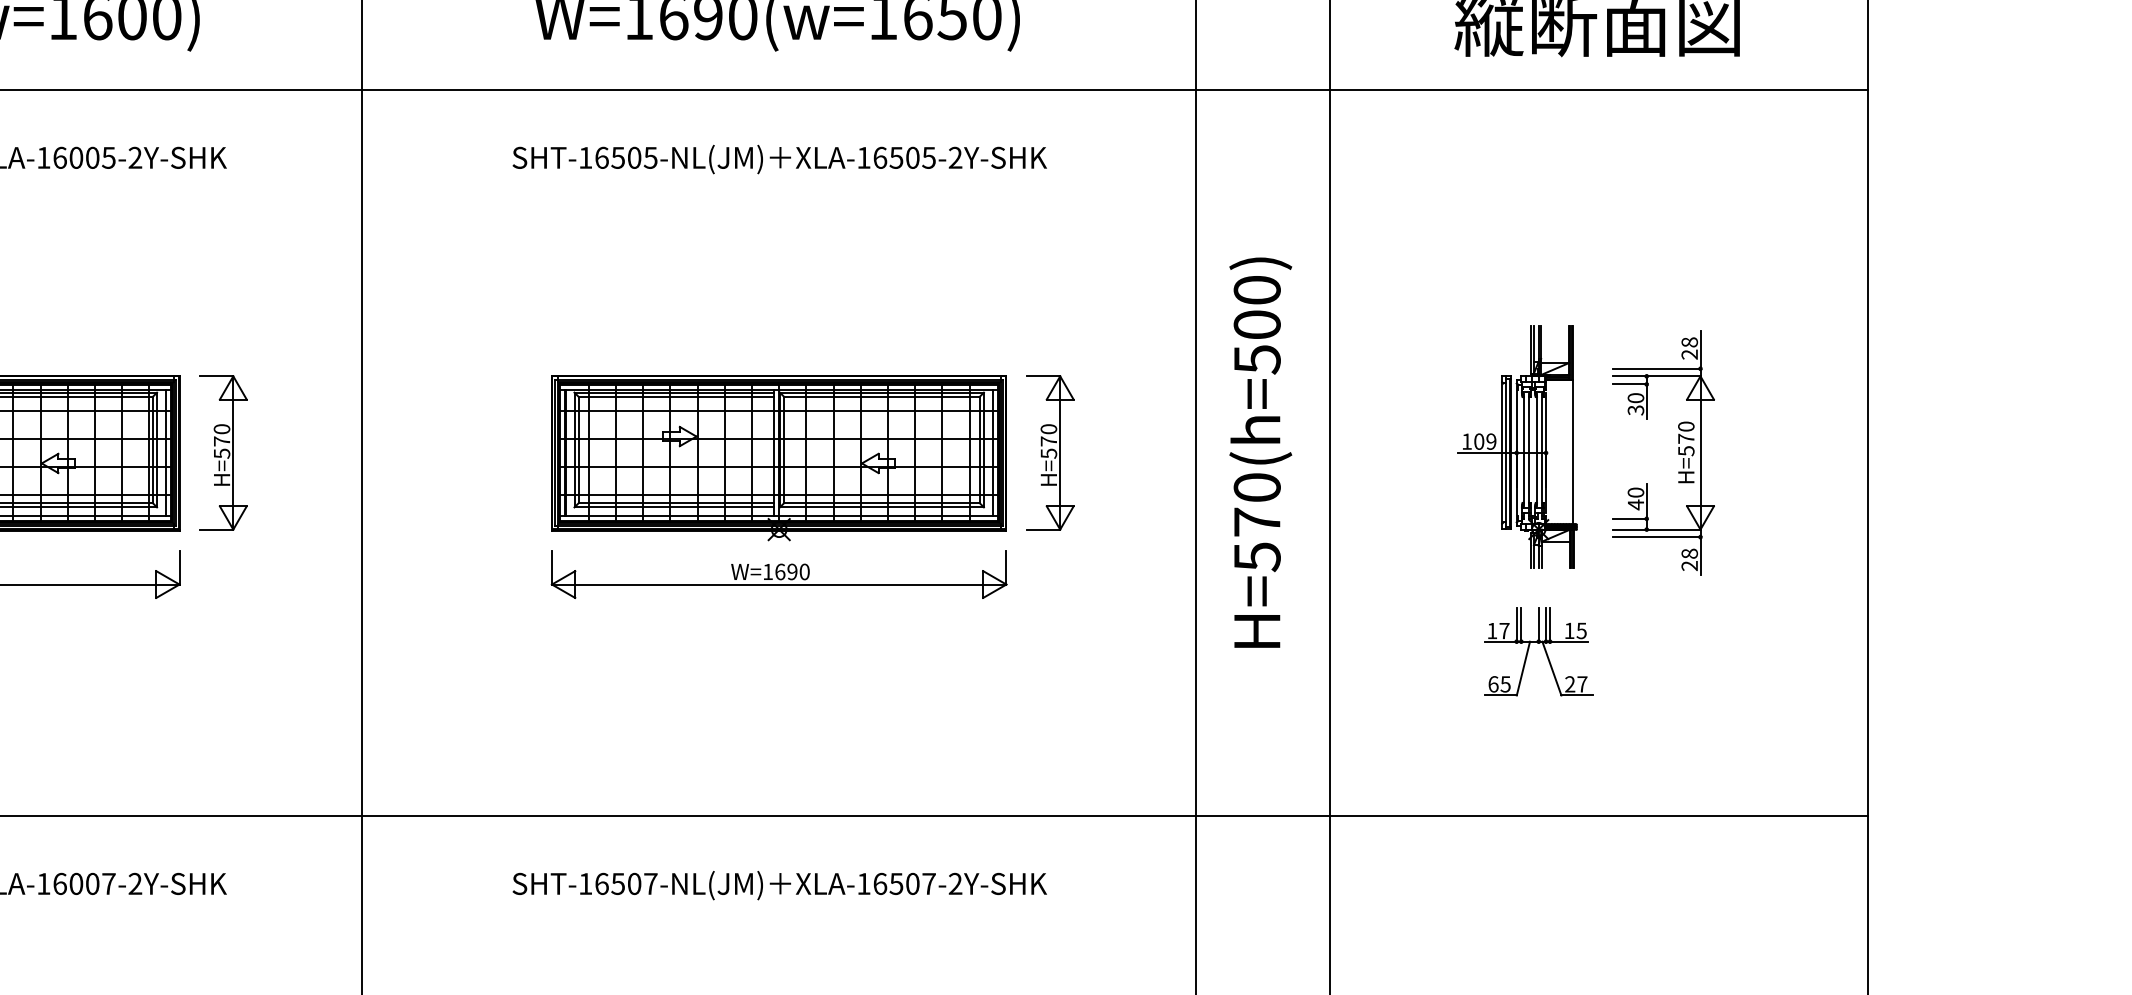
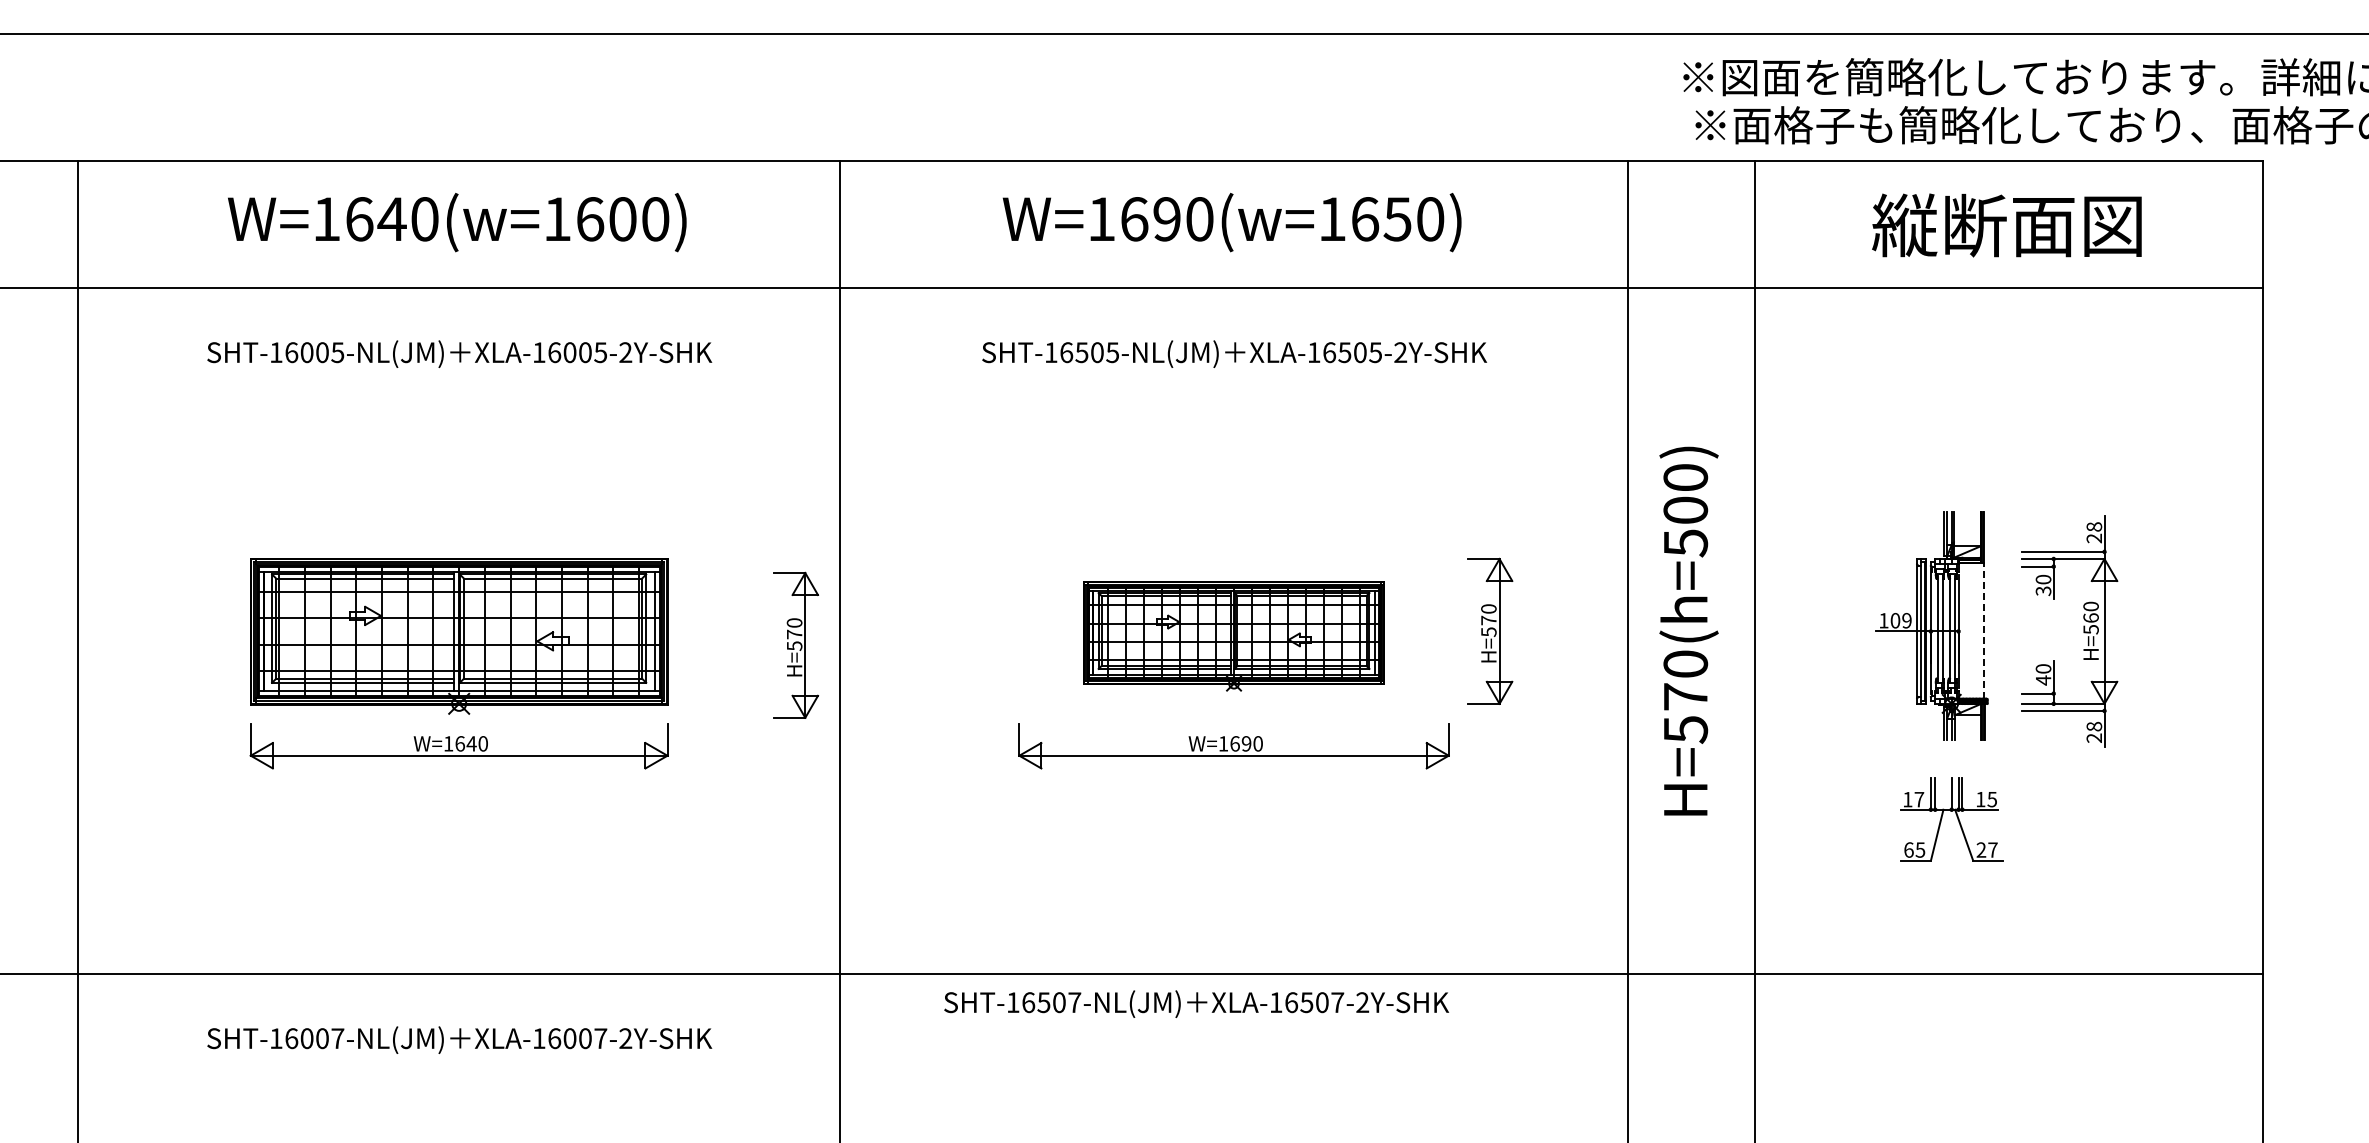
text: (1685, 438) -> (2090, 617), H=570 -> H=560
part: (224, 451) -> (796, 644), moved
line: (1572, 451) -> (1983, 630), solid -> dashed
part: (778, 458) -> (1233, 636), size x0.7
text: (779, 884) -> (1196, 1003), moved

